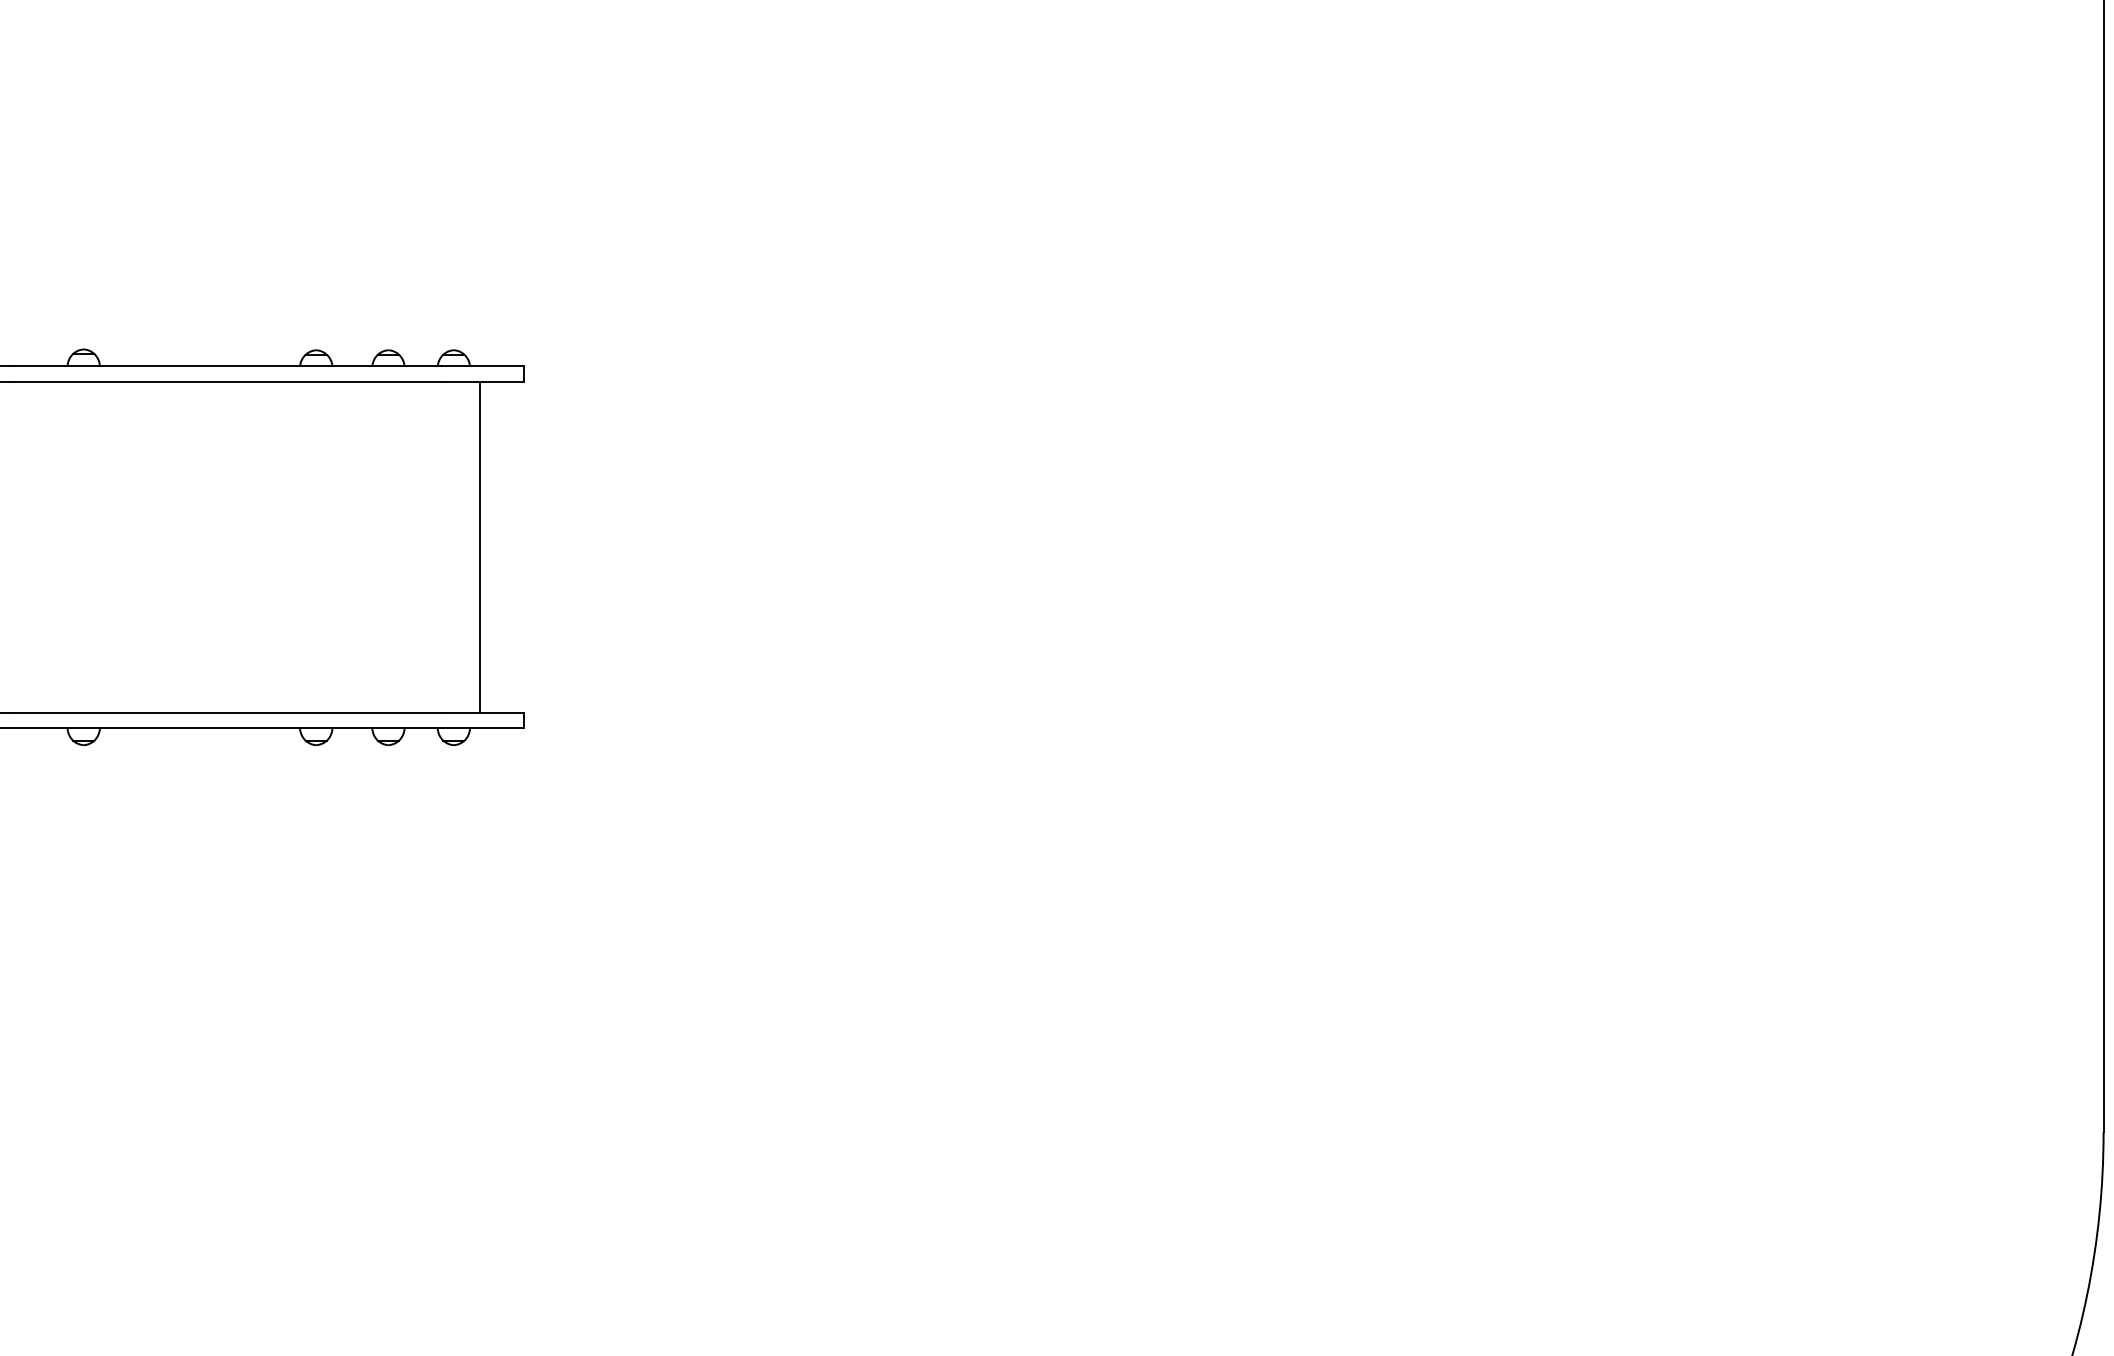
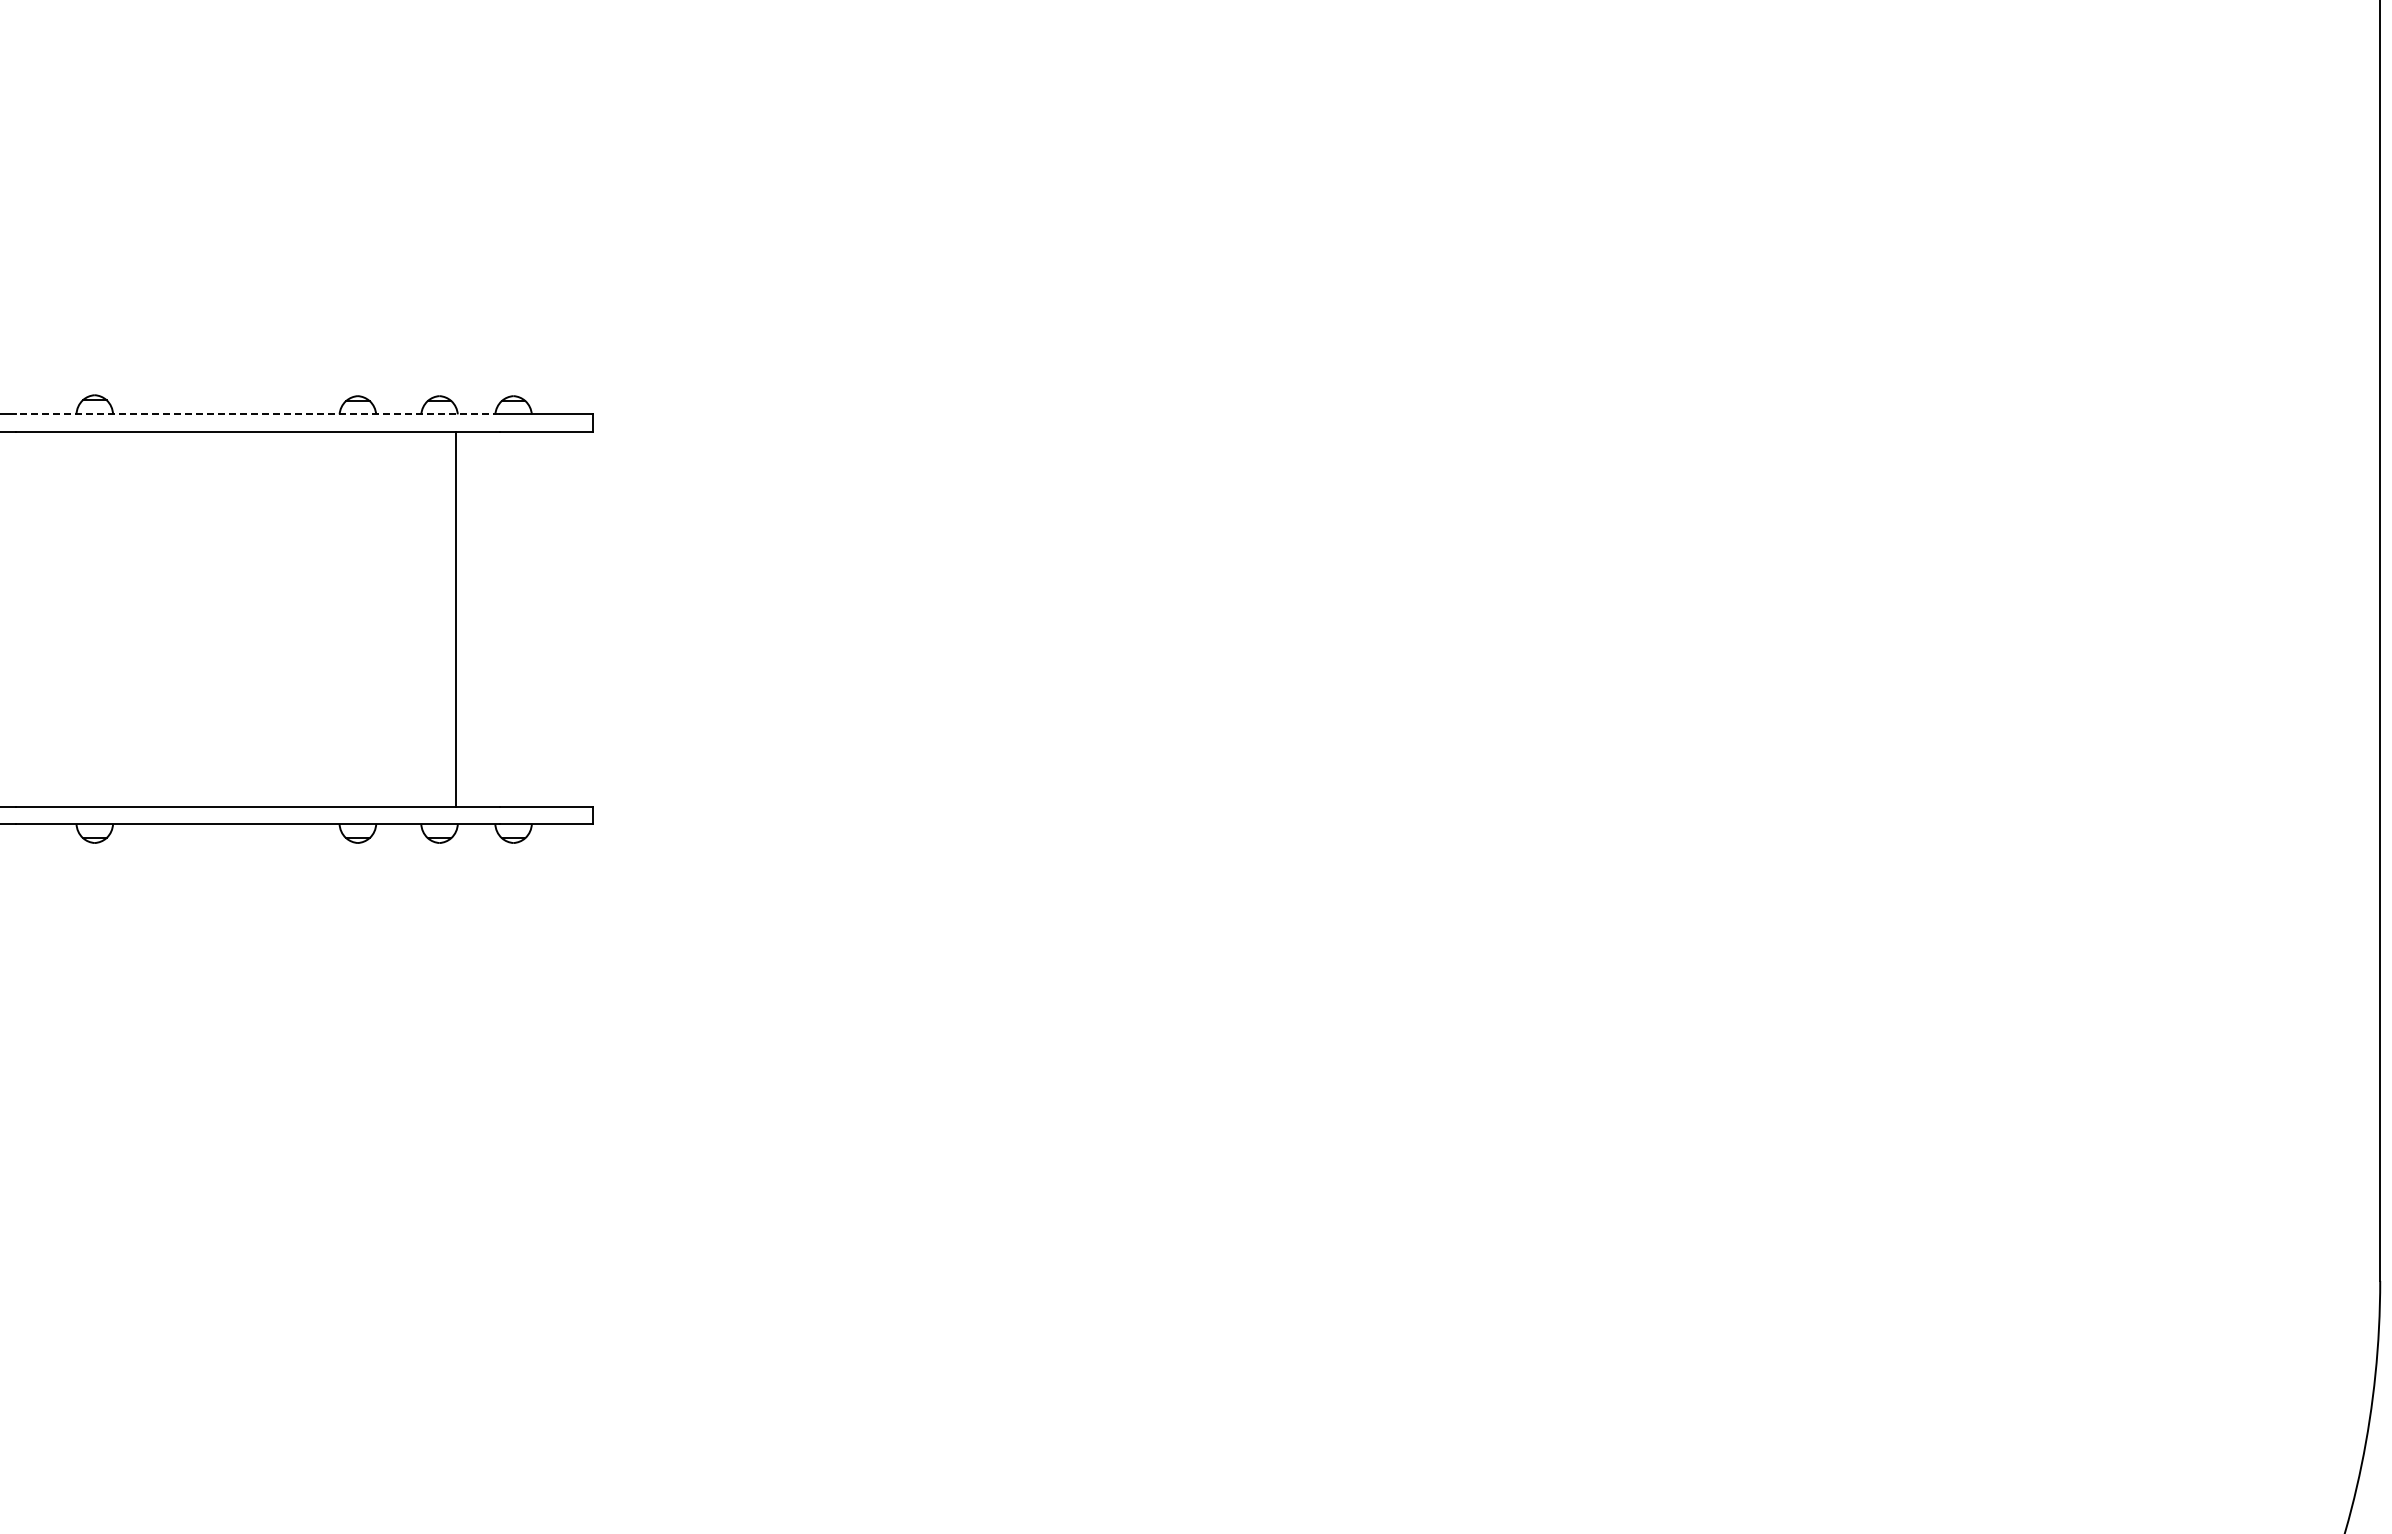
line: (228, 366) -> (258, 414), solid -> dashed
line: (480, 546) -> (456, 618), moved

